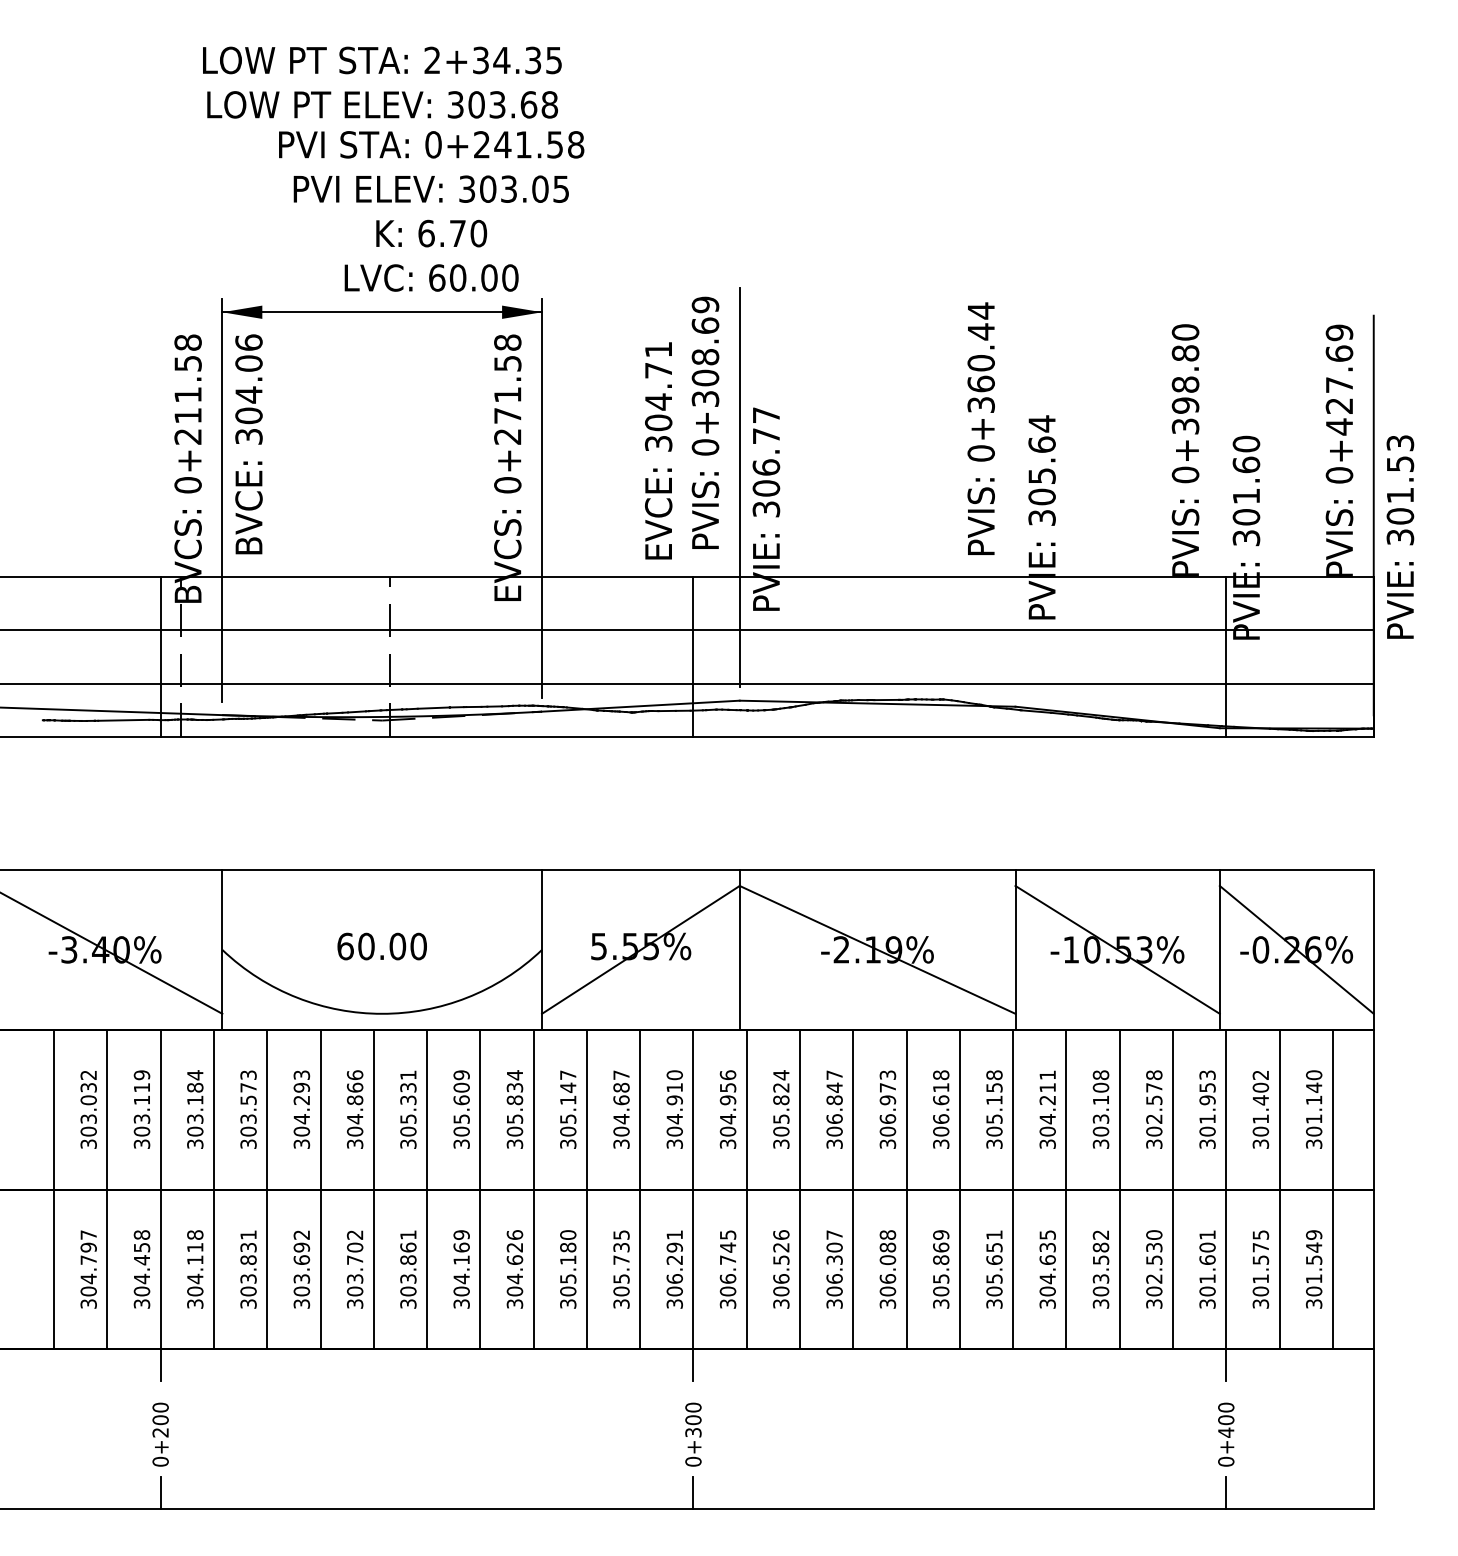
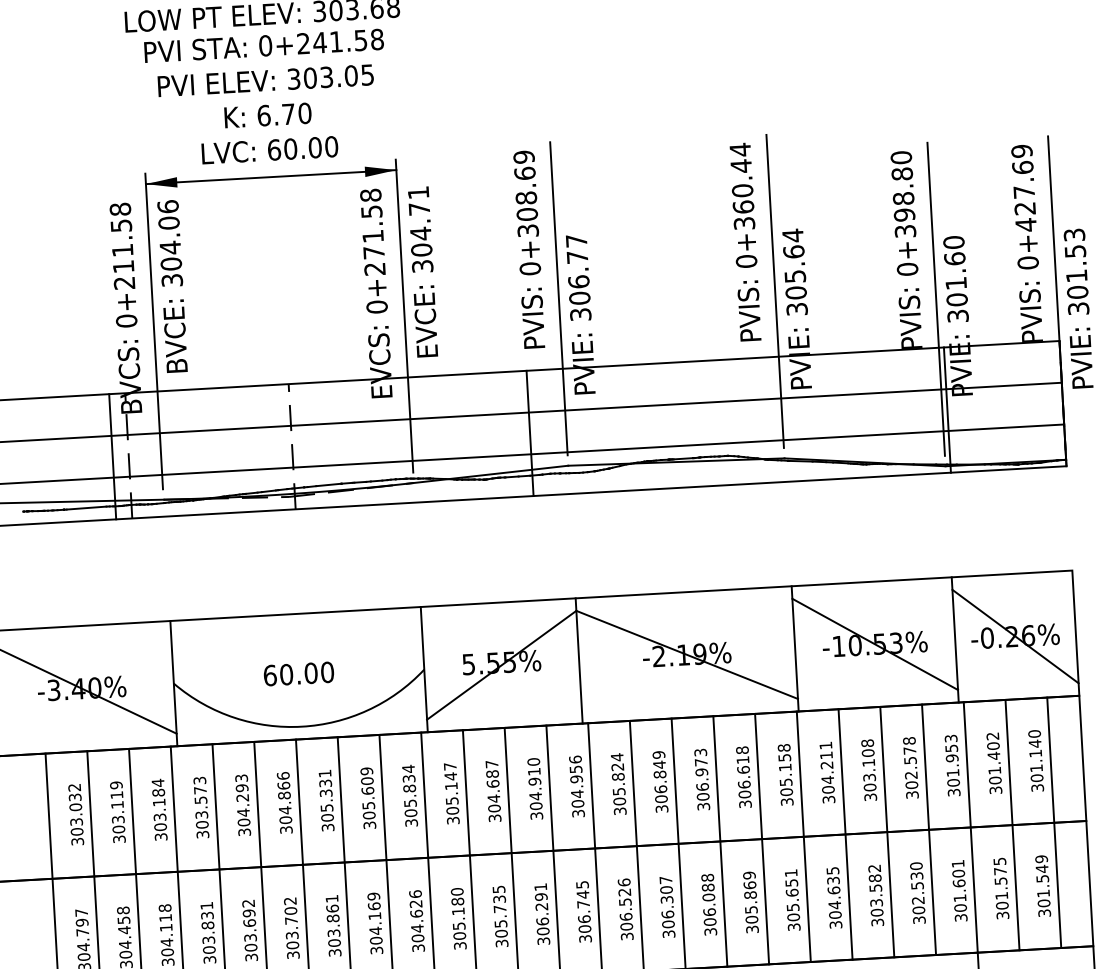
text: (431, 211) -> (266, 98), moved
text: (658, 450) -> (422, 271), moved
line: (1015, 493) -> (775, 291), added
line: (1219, 514) -> (935, 298), added
text: (834, 1075) -> (658, 755), 306.847 -> 306.849

